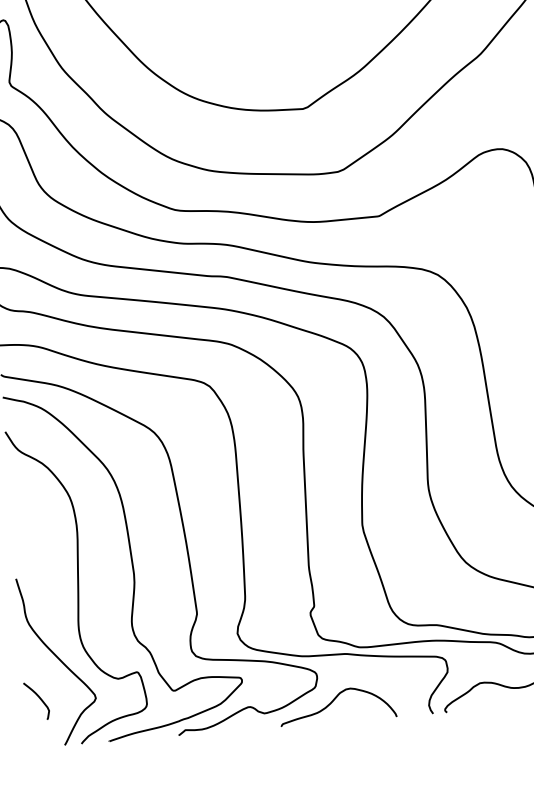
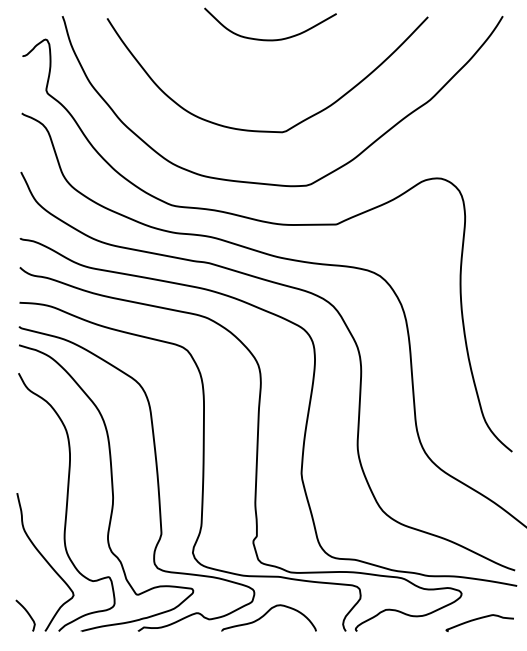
curve: (38, 698) -> (27, 613), moved

